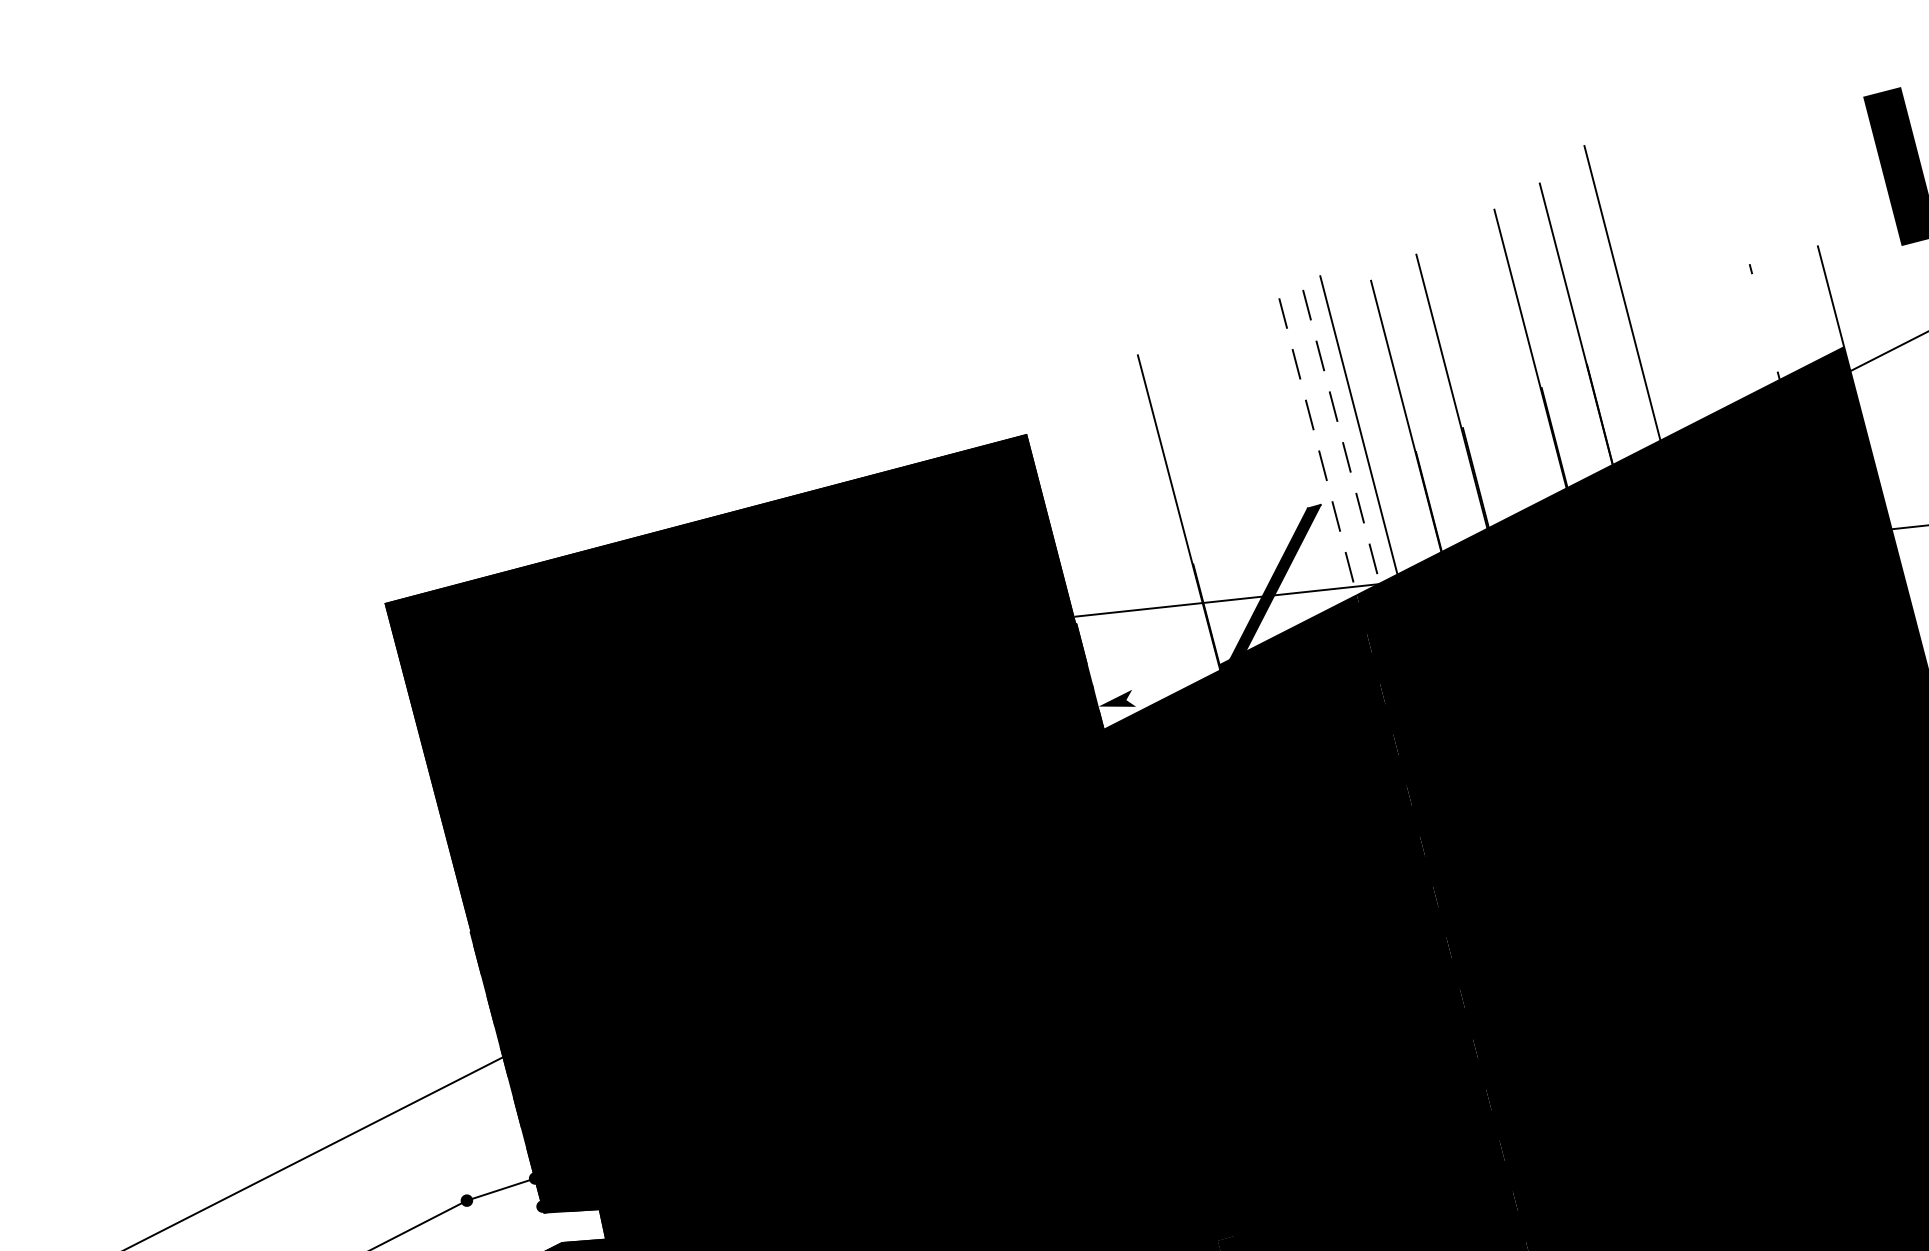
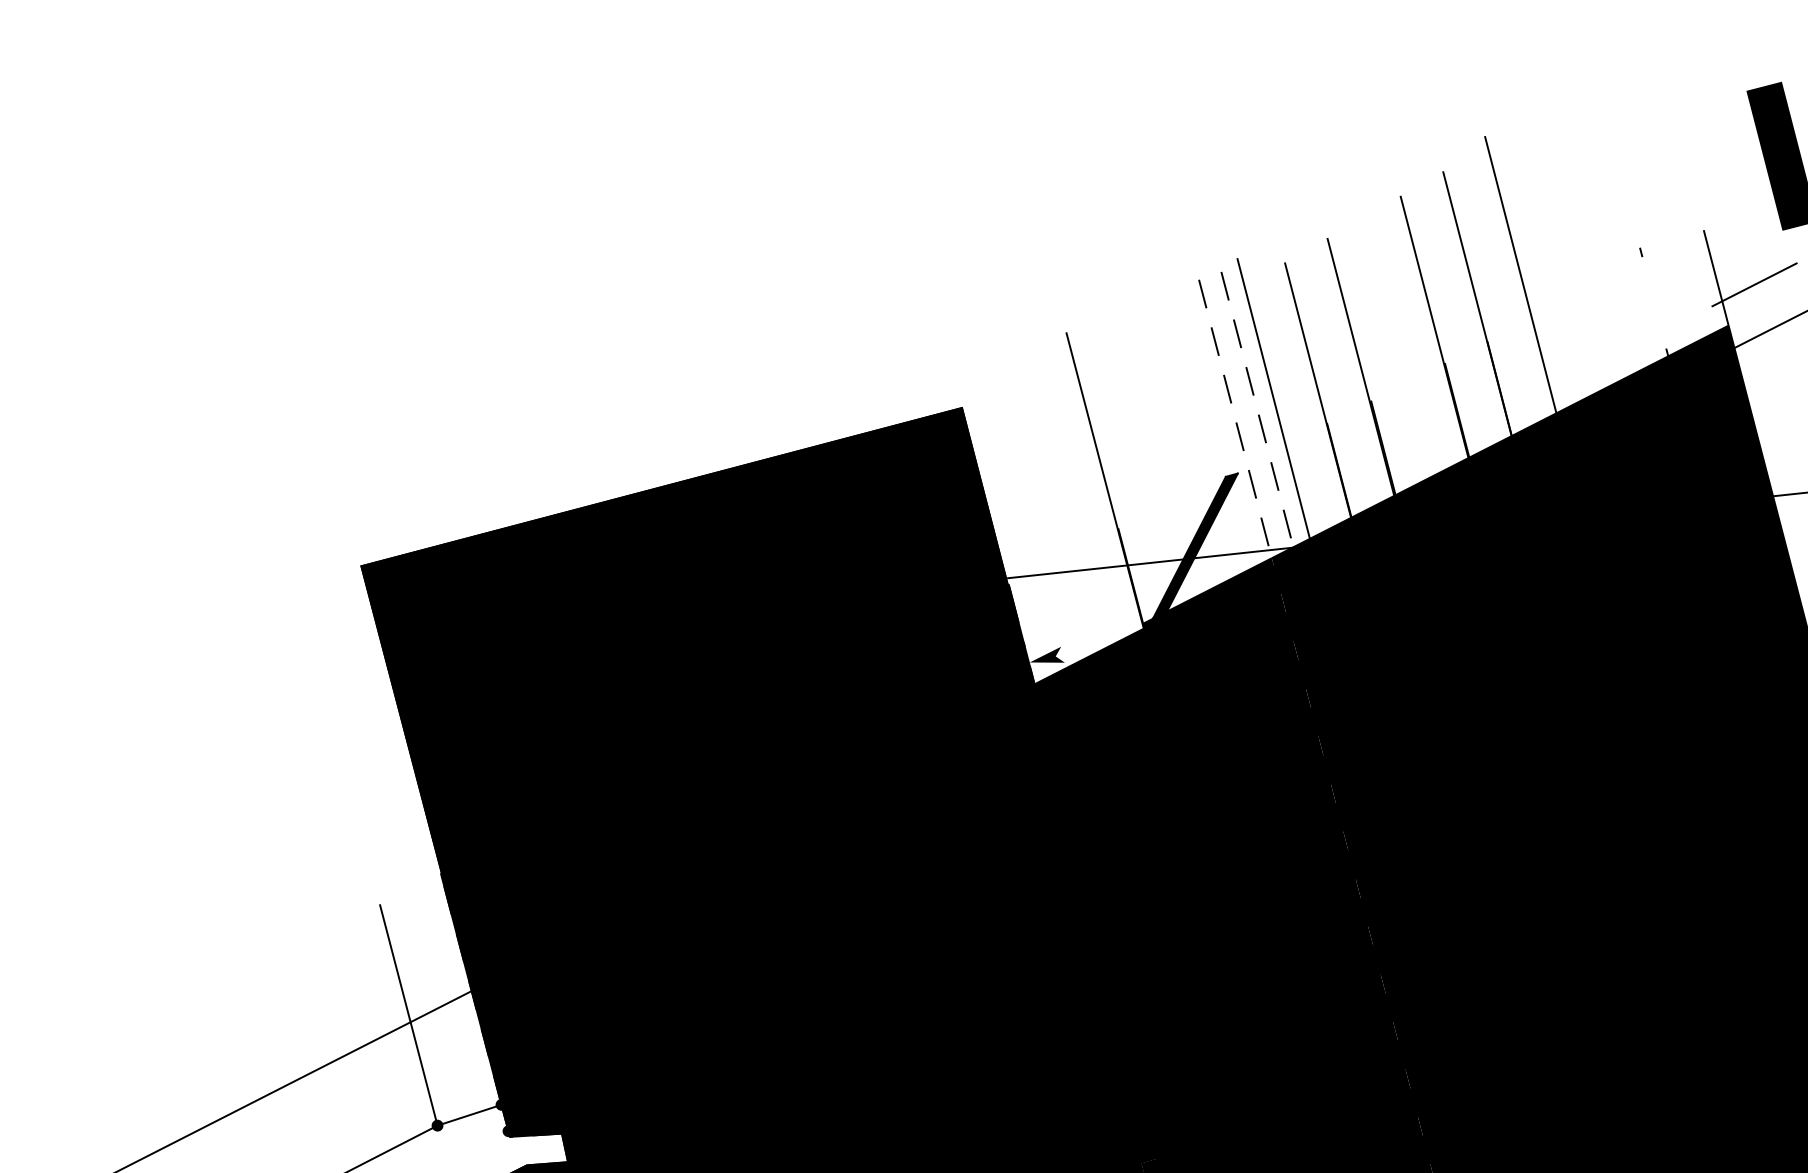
line: (1871, 303) -> (1754, 284), added
line: (435, 1082) -> (408, 1014), added

